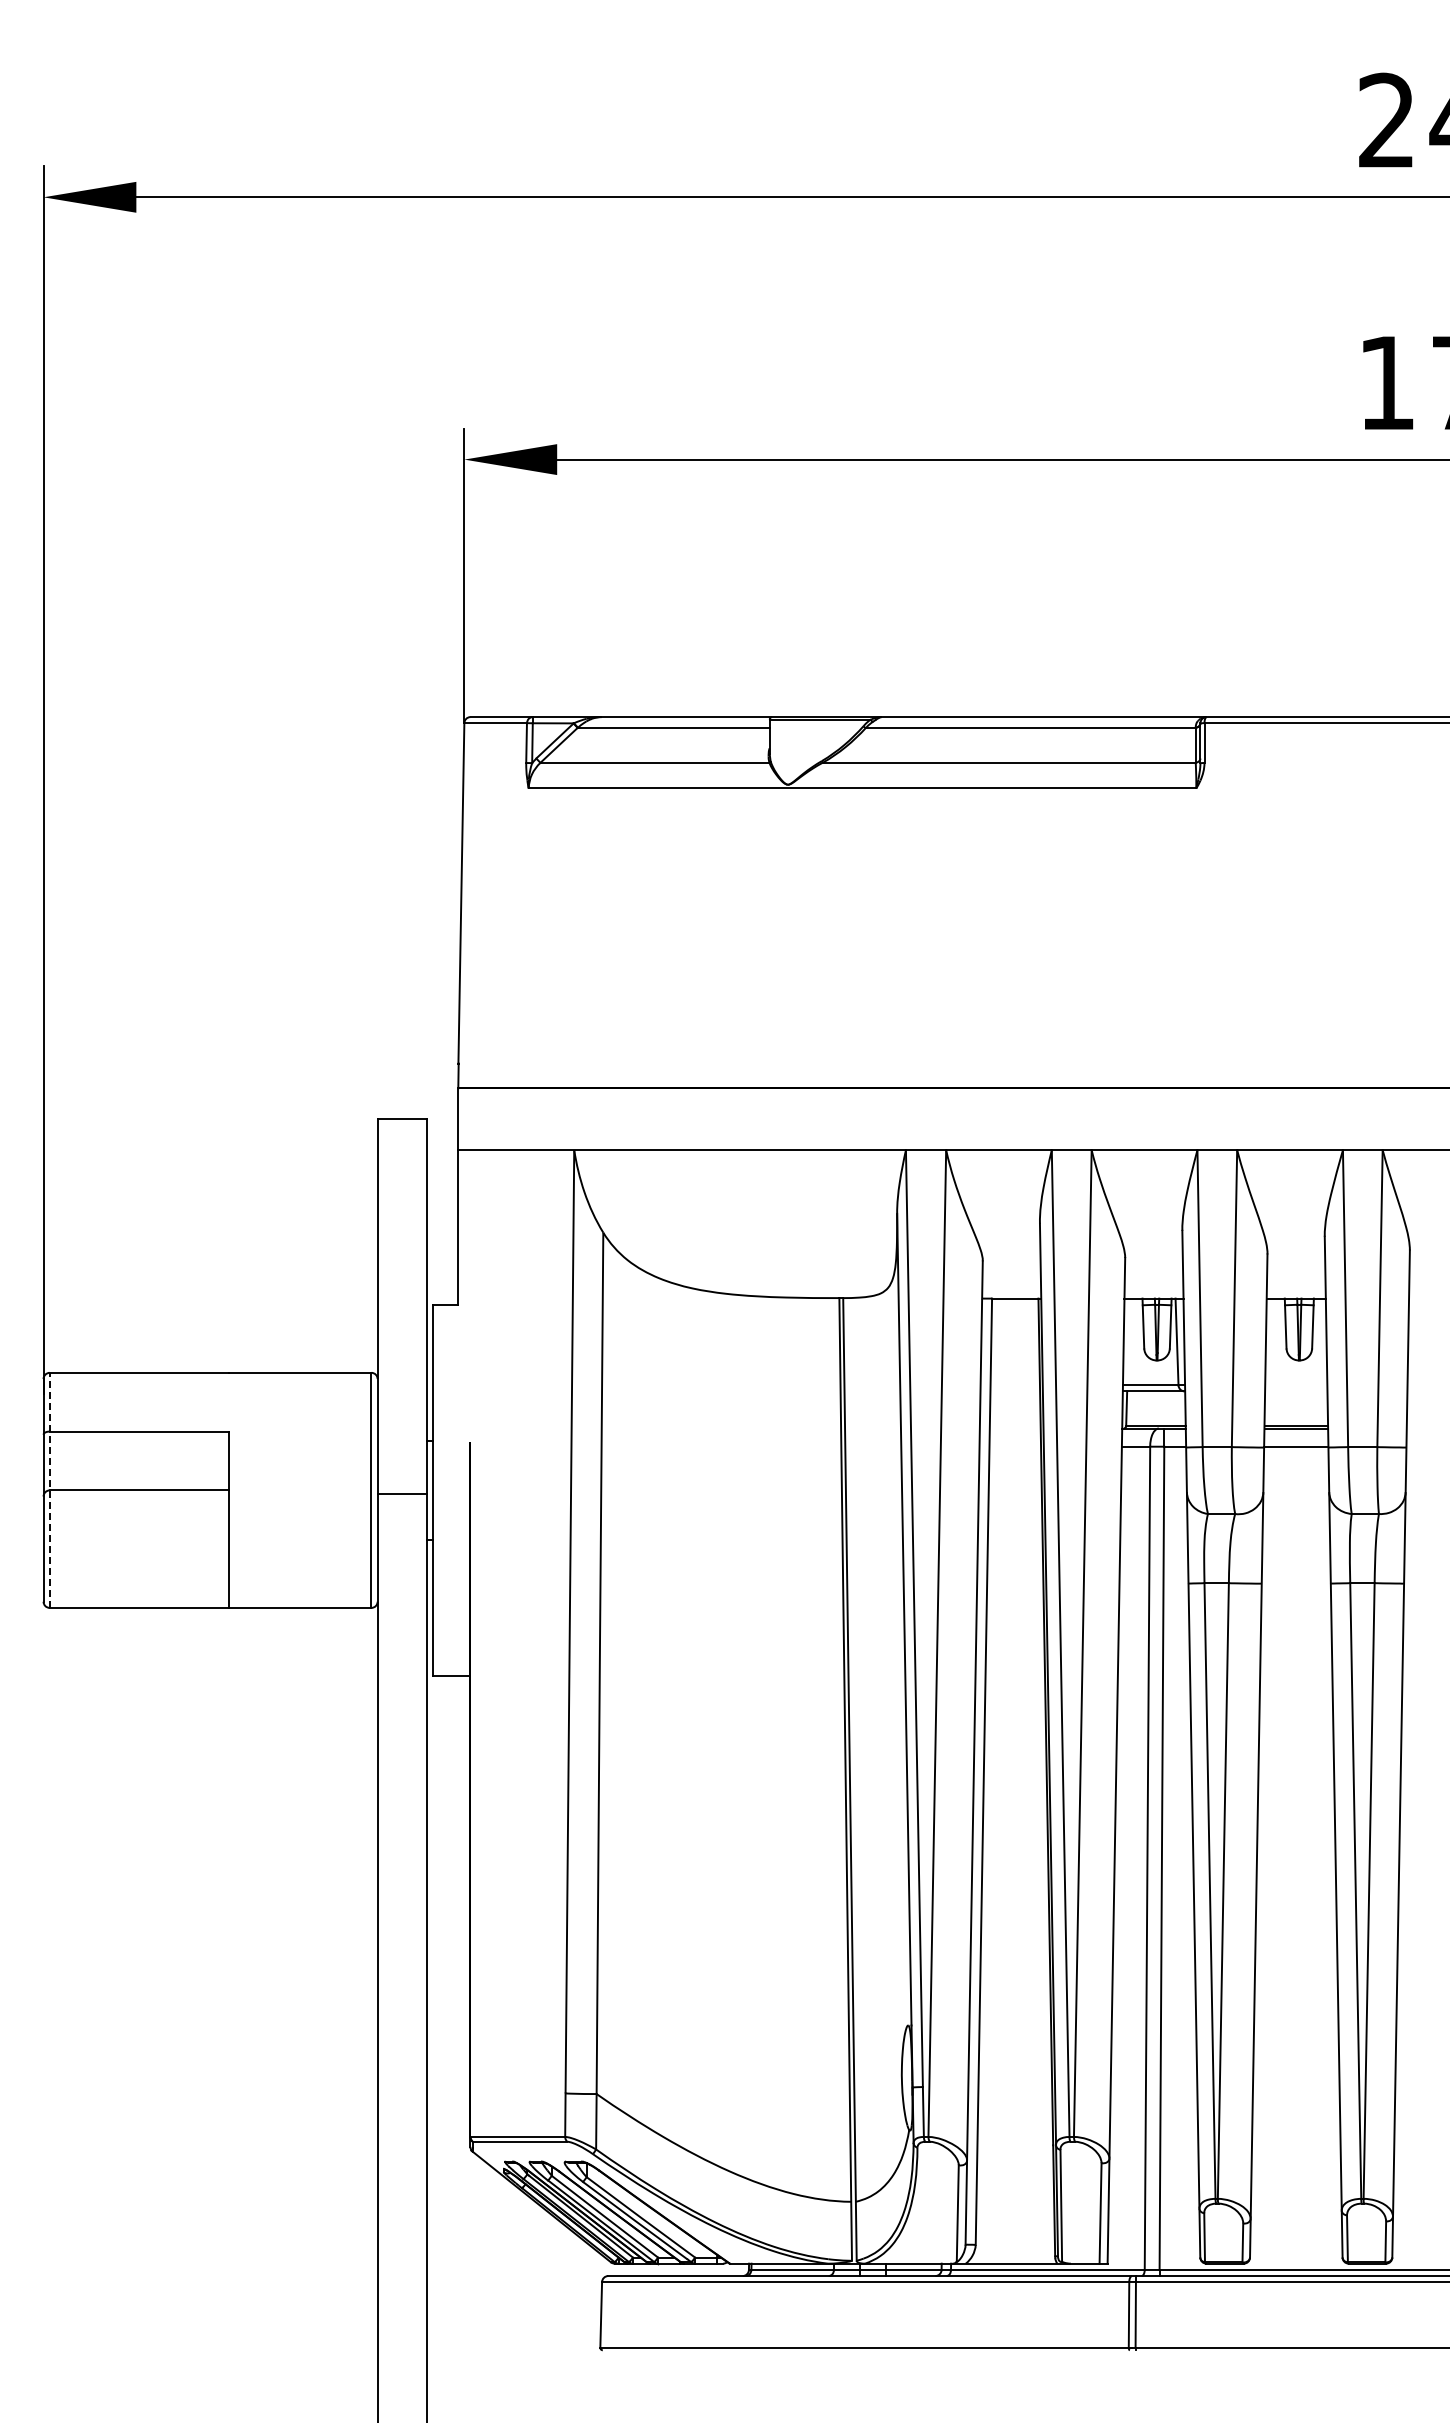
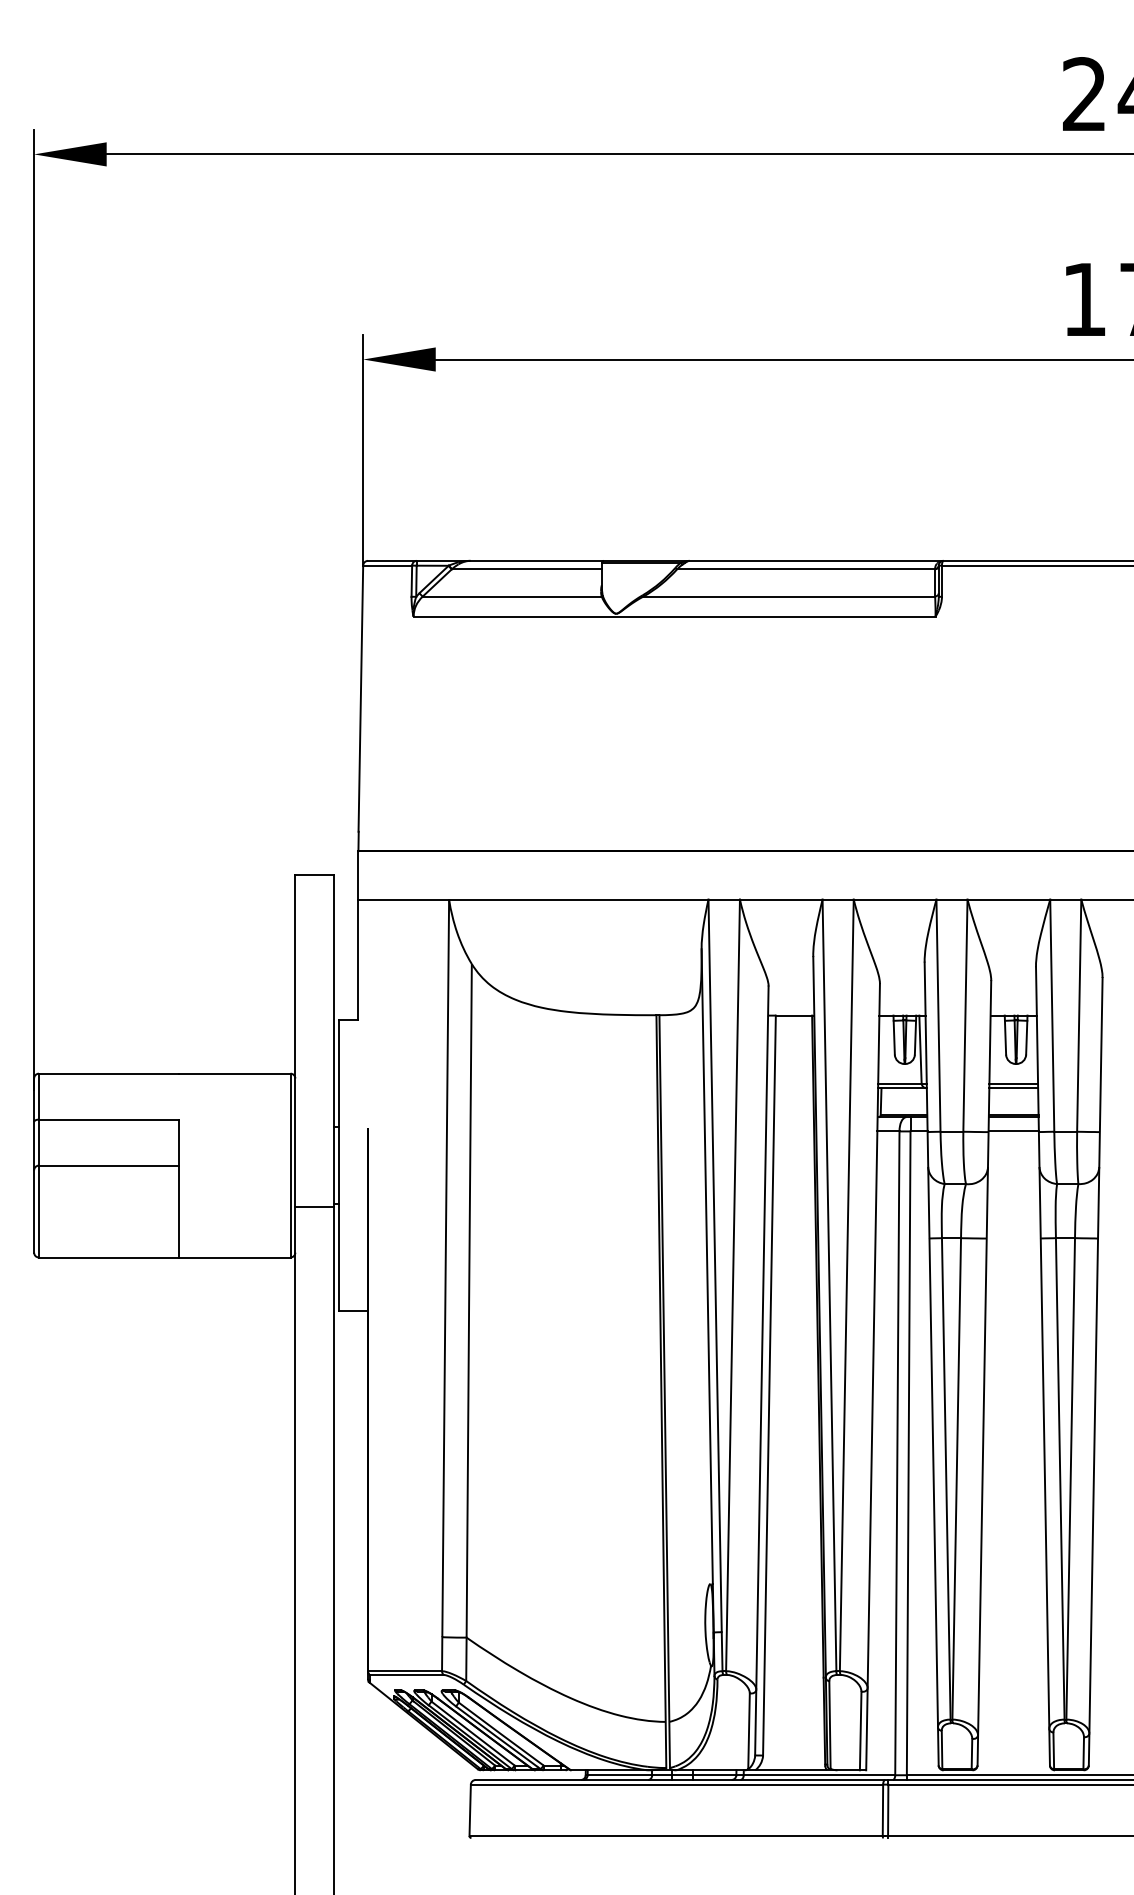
line: (1296, 1385) -> (1013, 1083), added
line: (1296, 1391) -> (1013, 1088), added
line: (49, 1490) -> (38, 1165), dashed -> solid
line: (402, 1493) -> (314, 1207), moved

